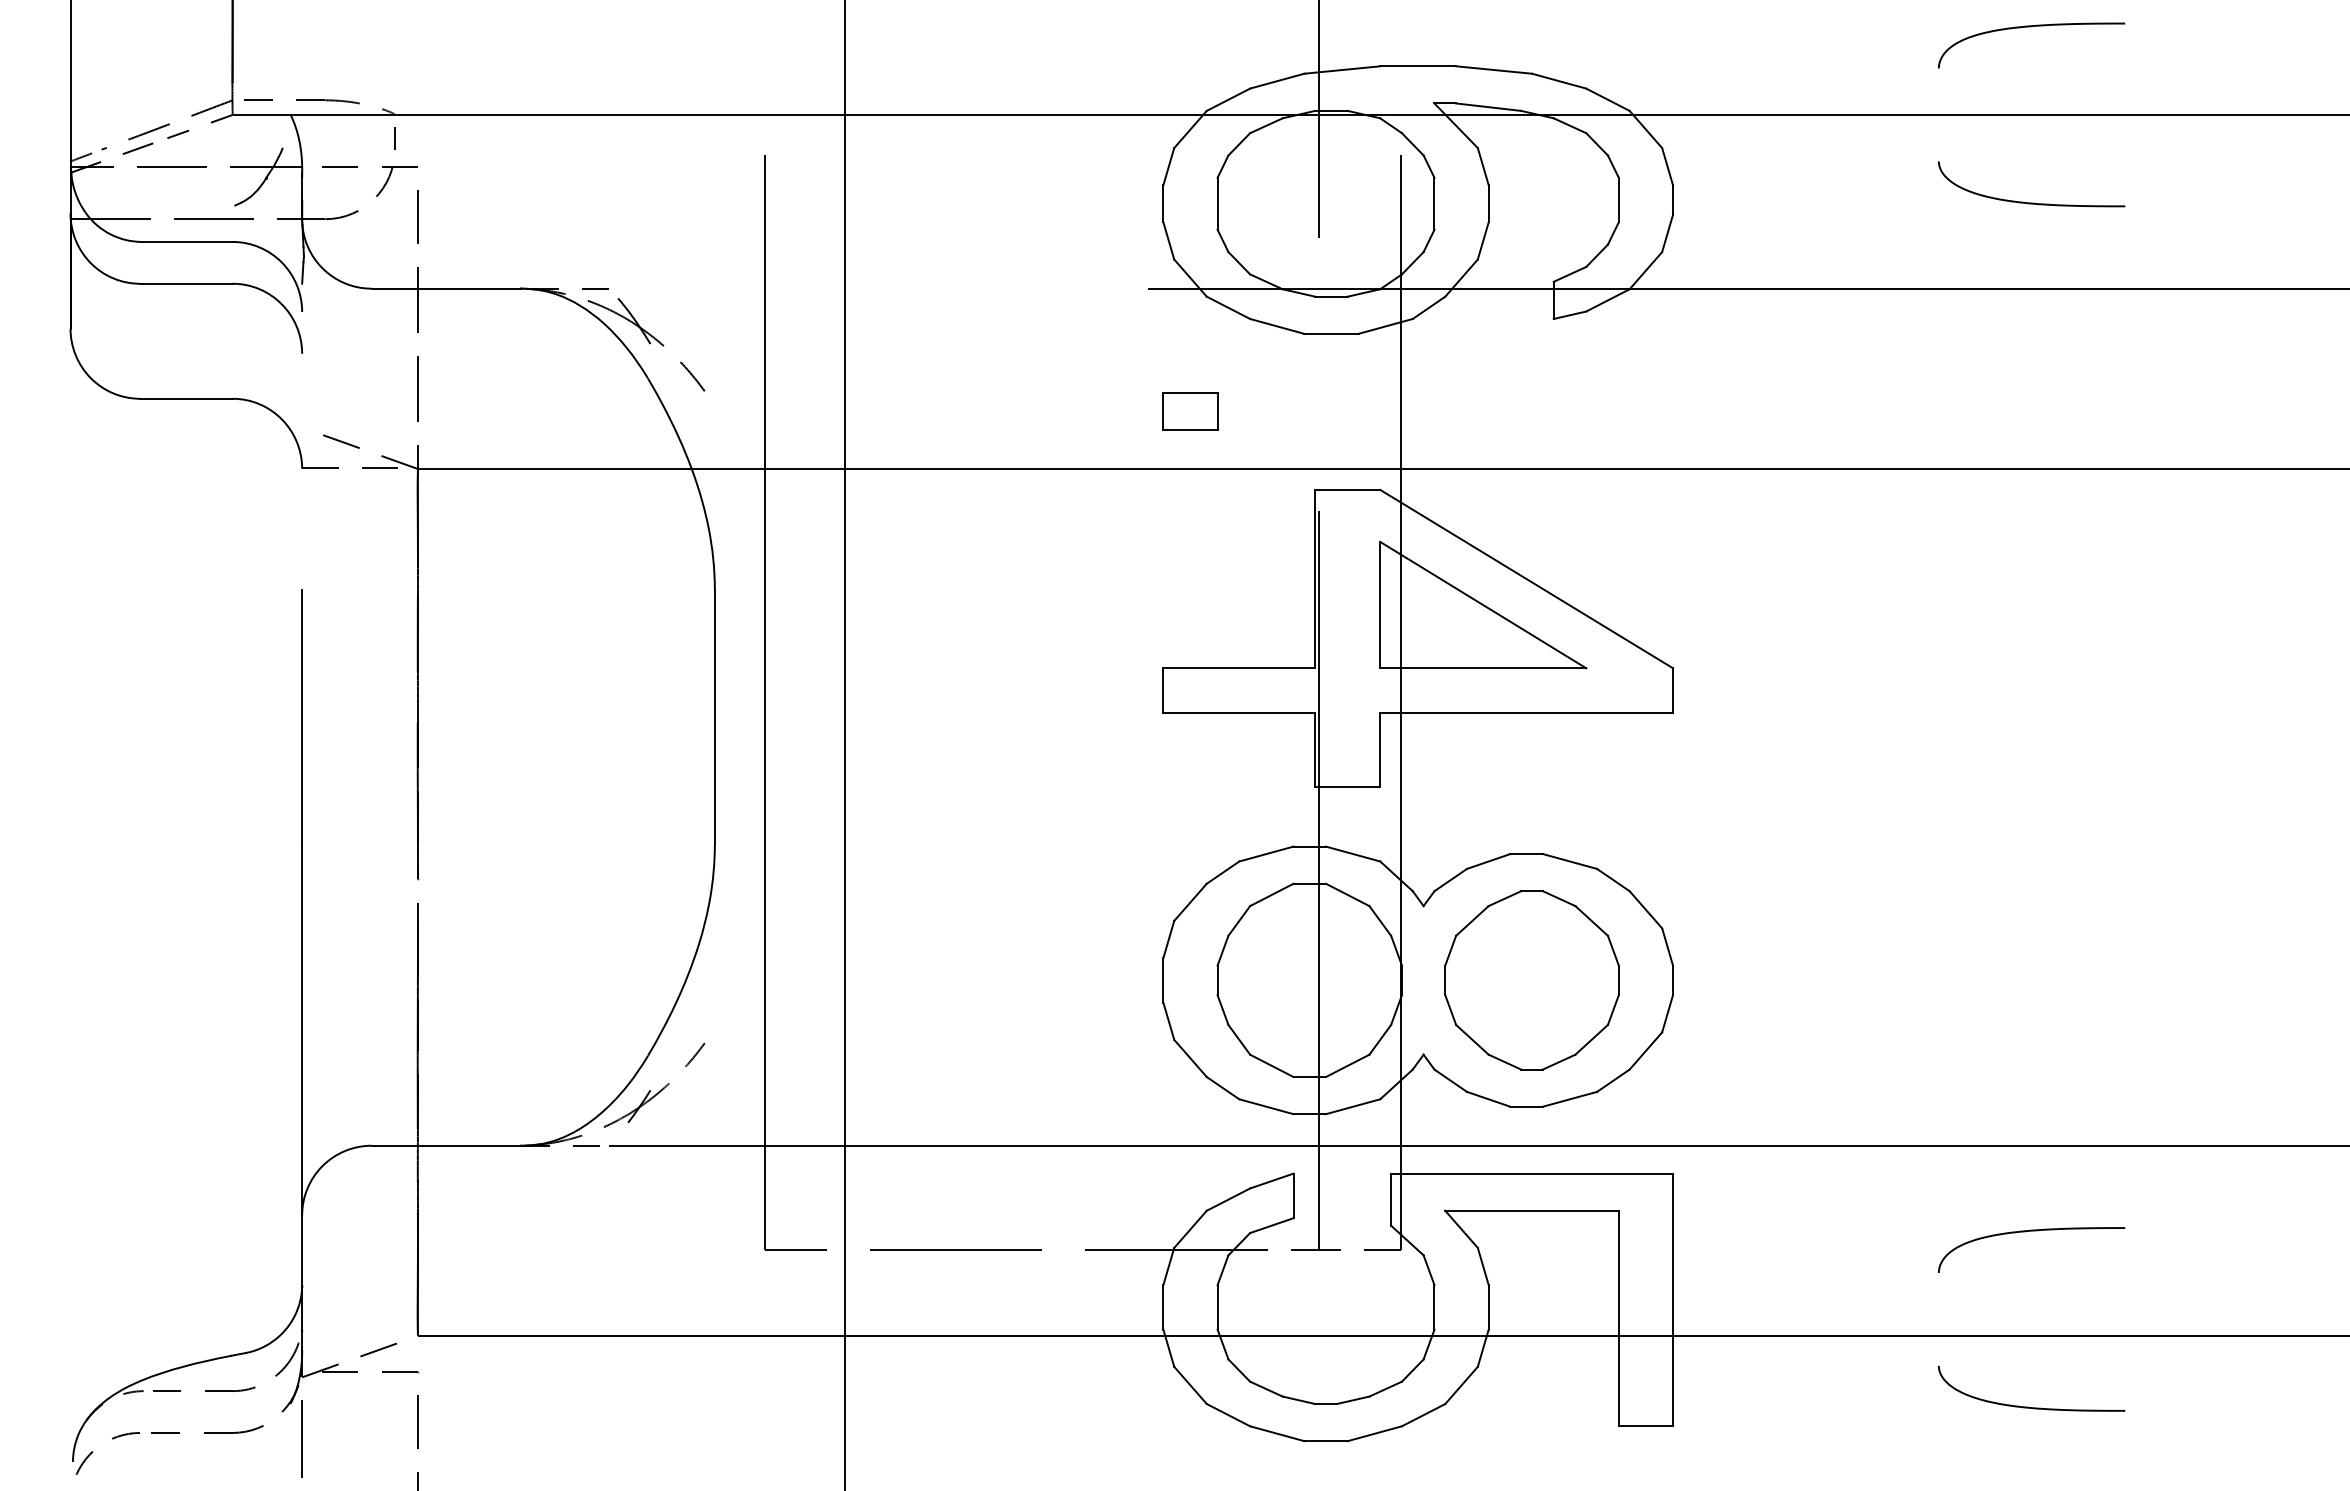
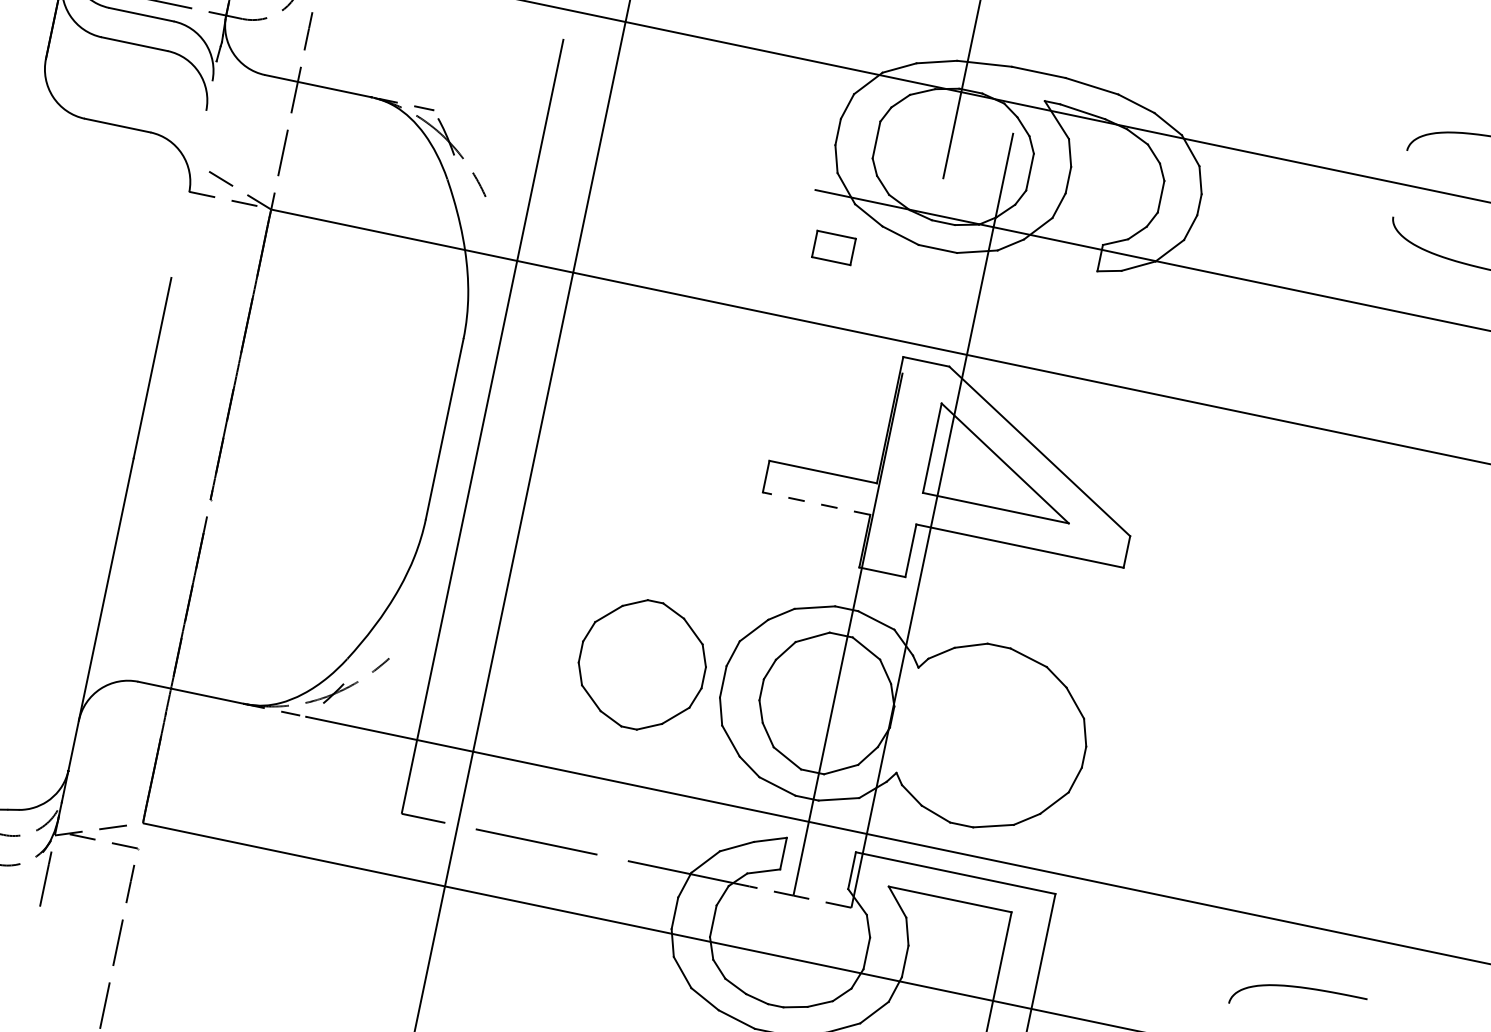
part: (1190, 411) -> (834, 247), moved
line: (1239, 712) -> (816, 503), solid -> dashed
part: (1531, 980) -> (641, 664), moved

